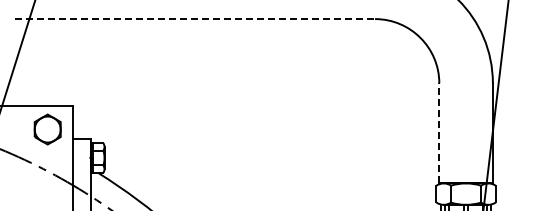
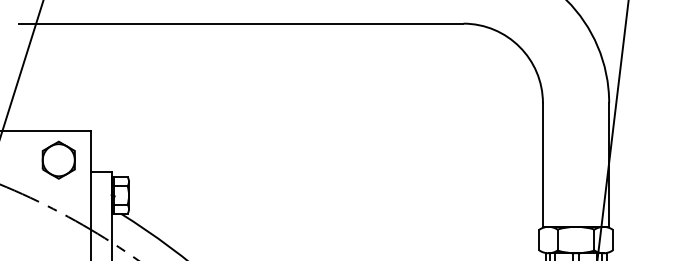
line: (195, 19) -> (241, 24), dashed -> solid
line: (439, 132) -> (543, 163), dashed -> solid

